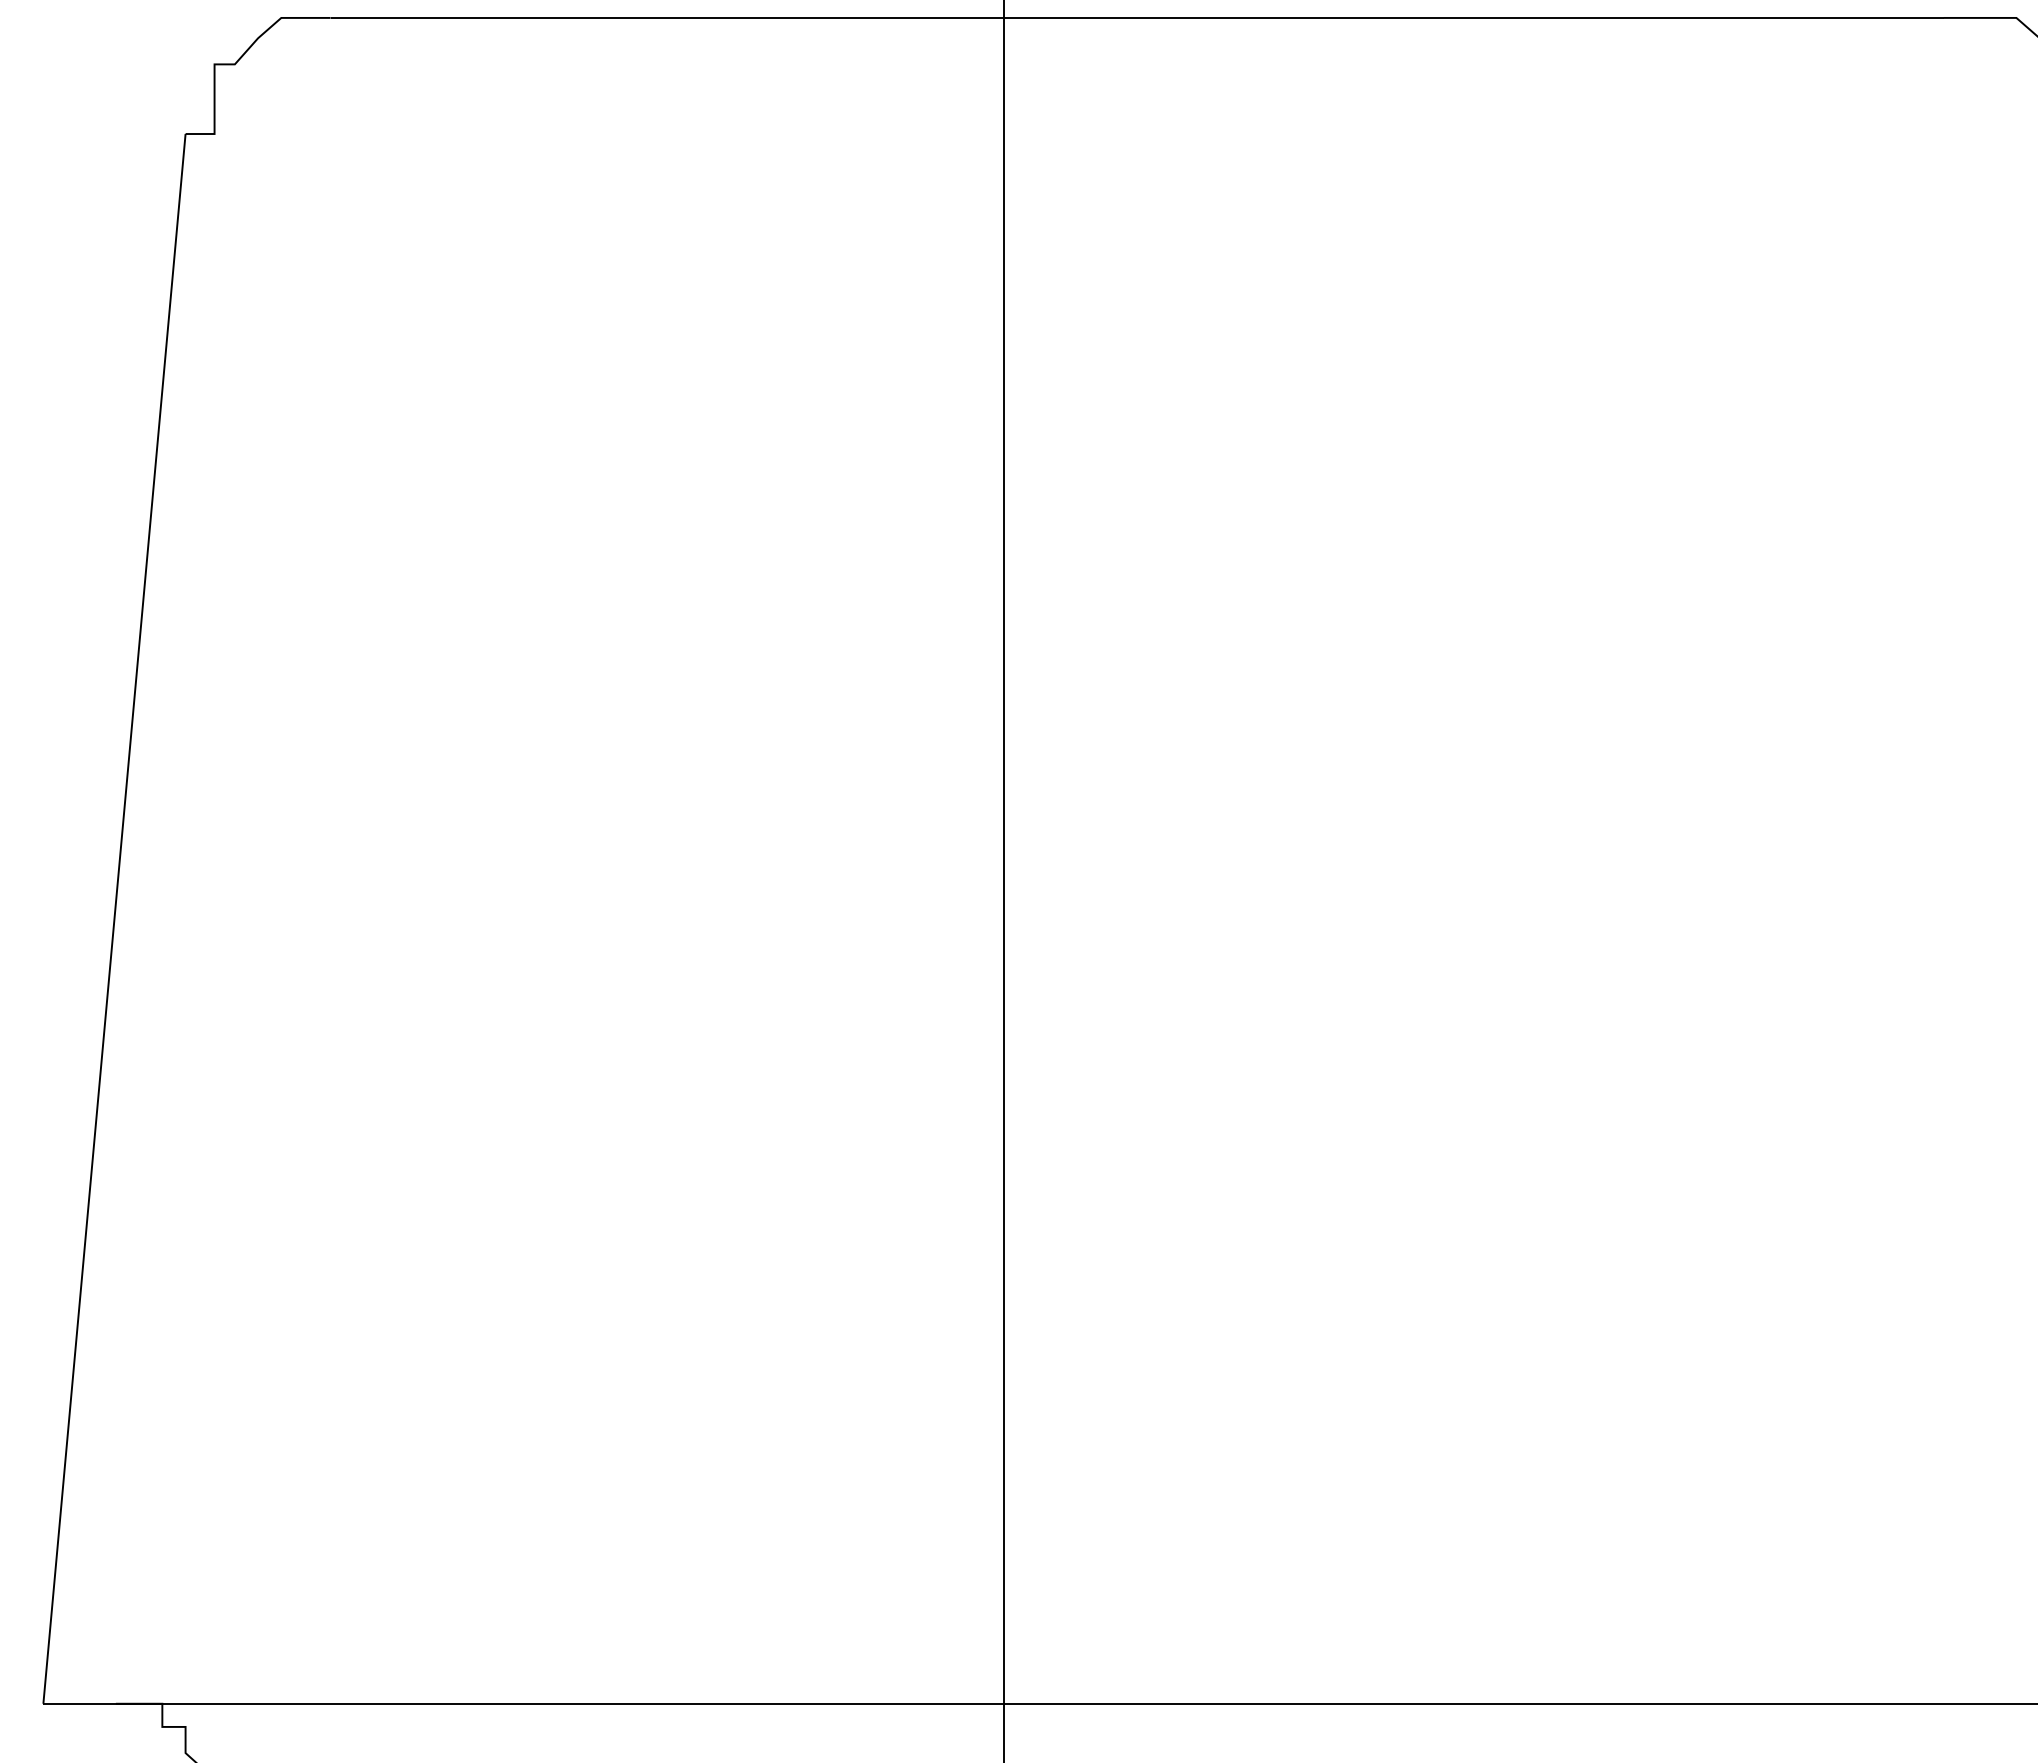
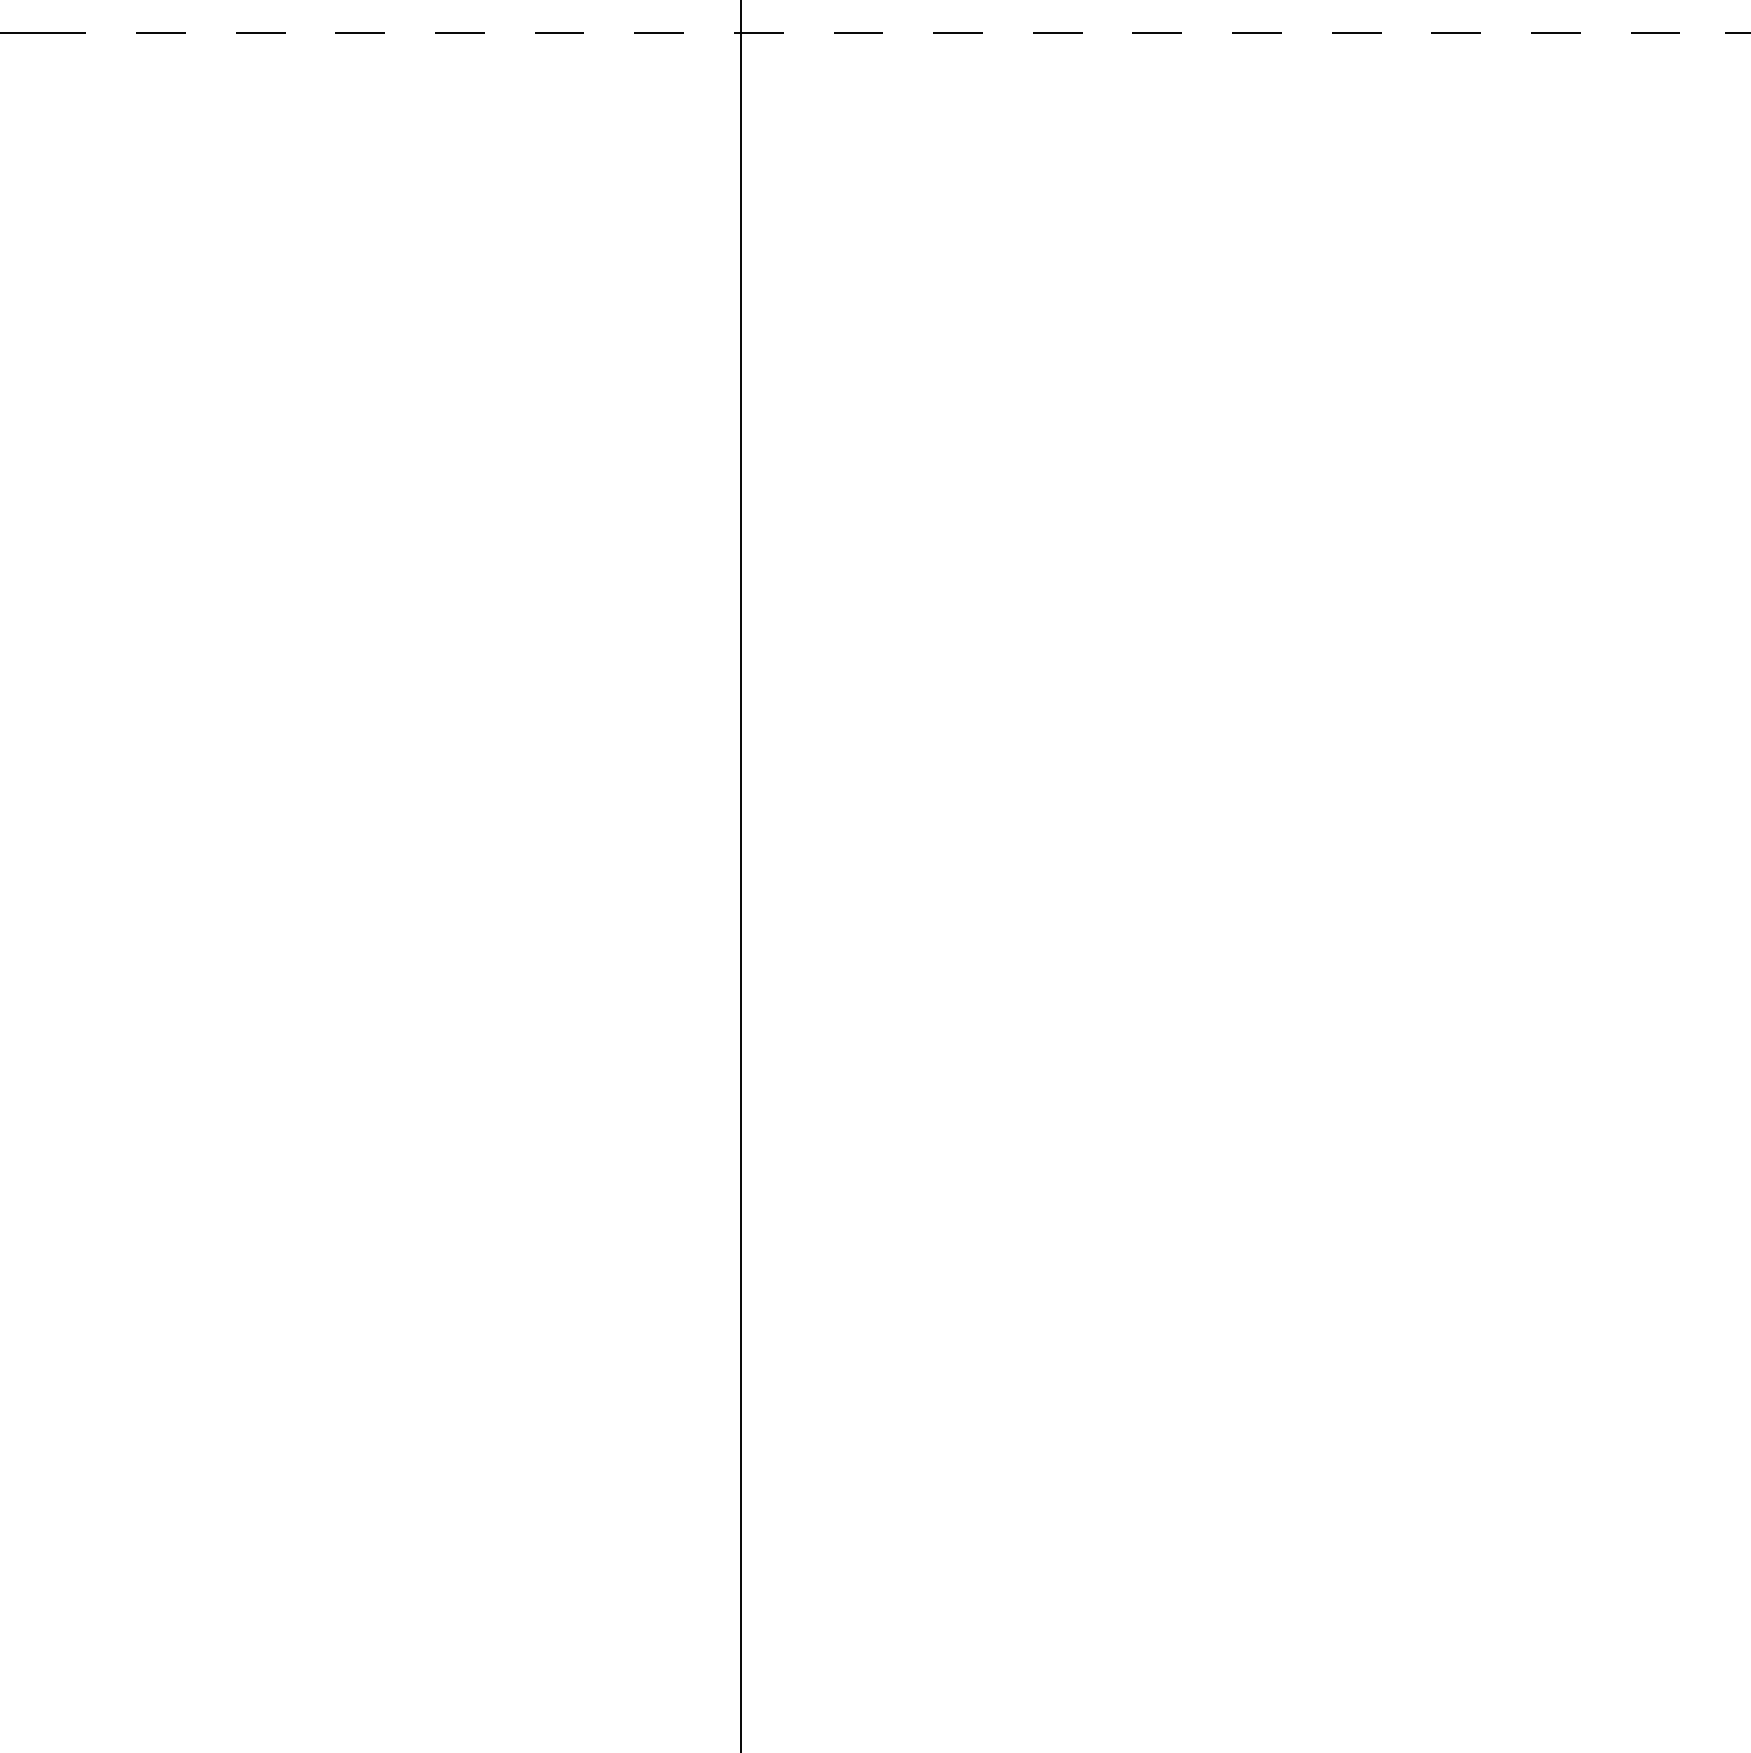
line: (1137, 17) -> (881, 32), solid -> dashed

